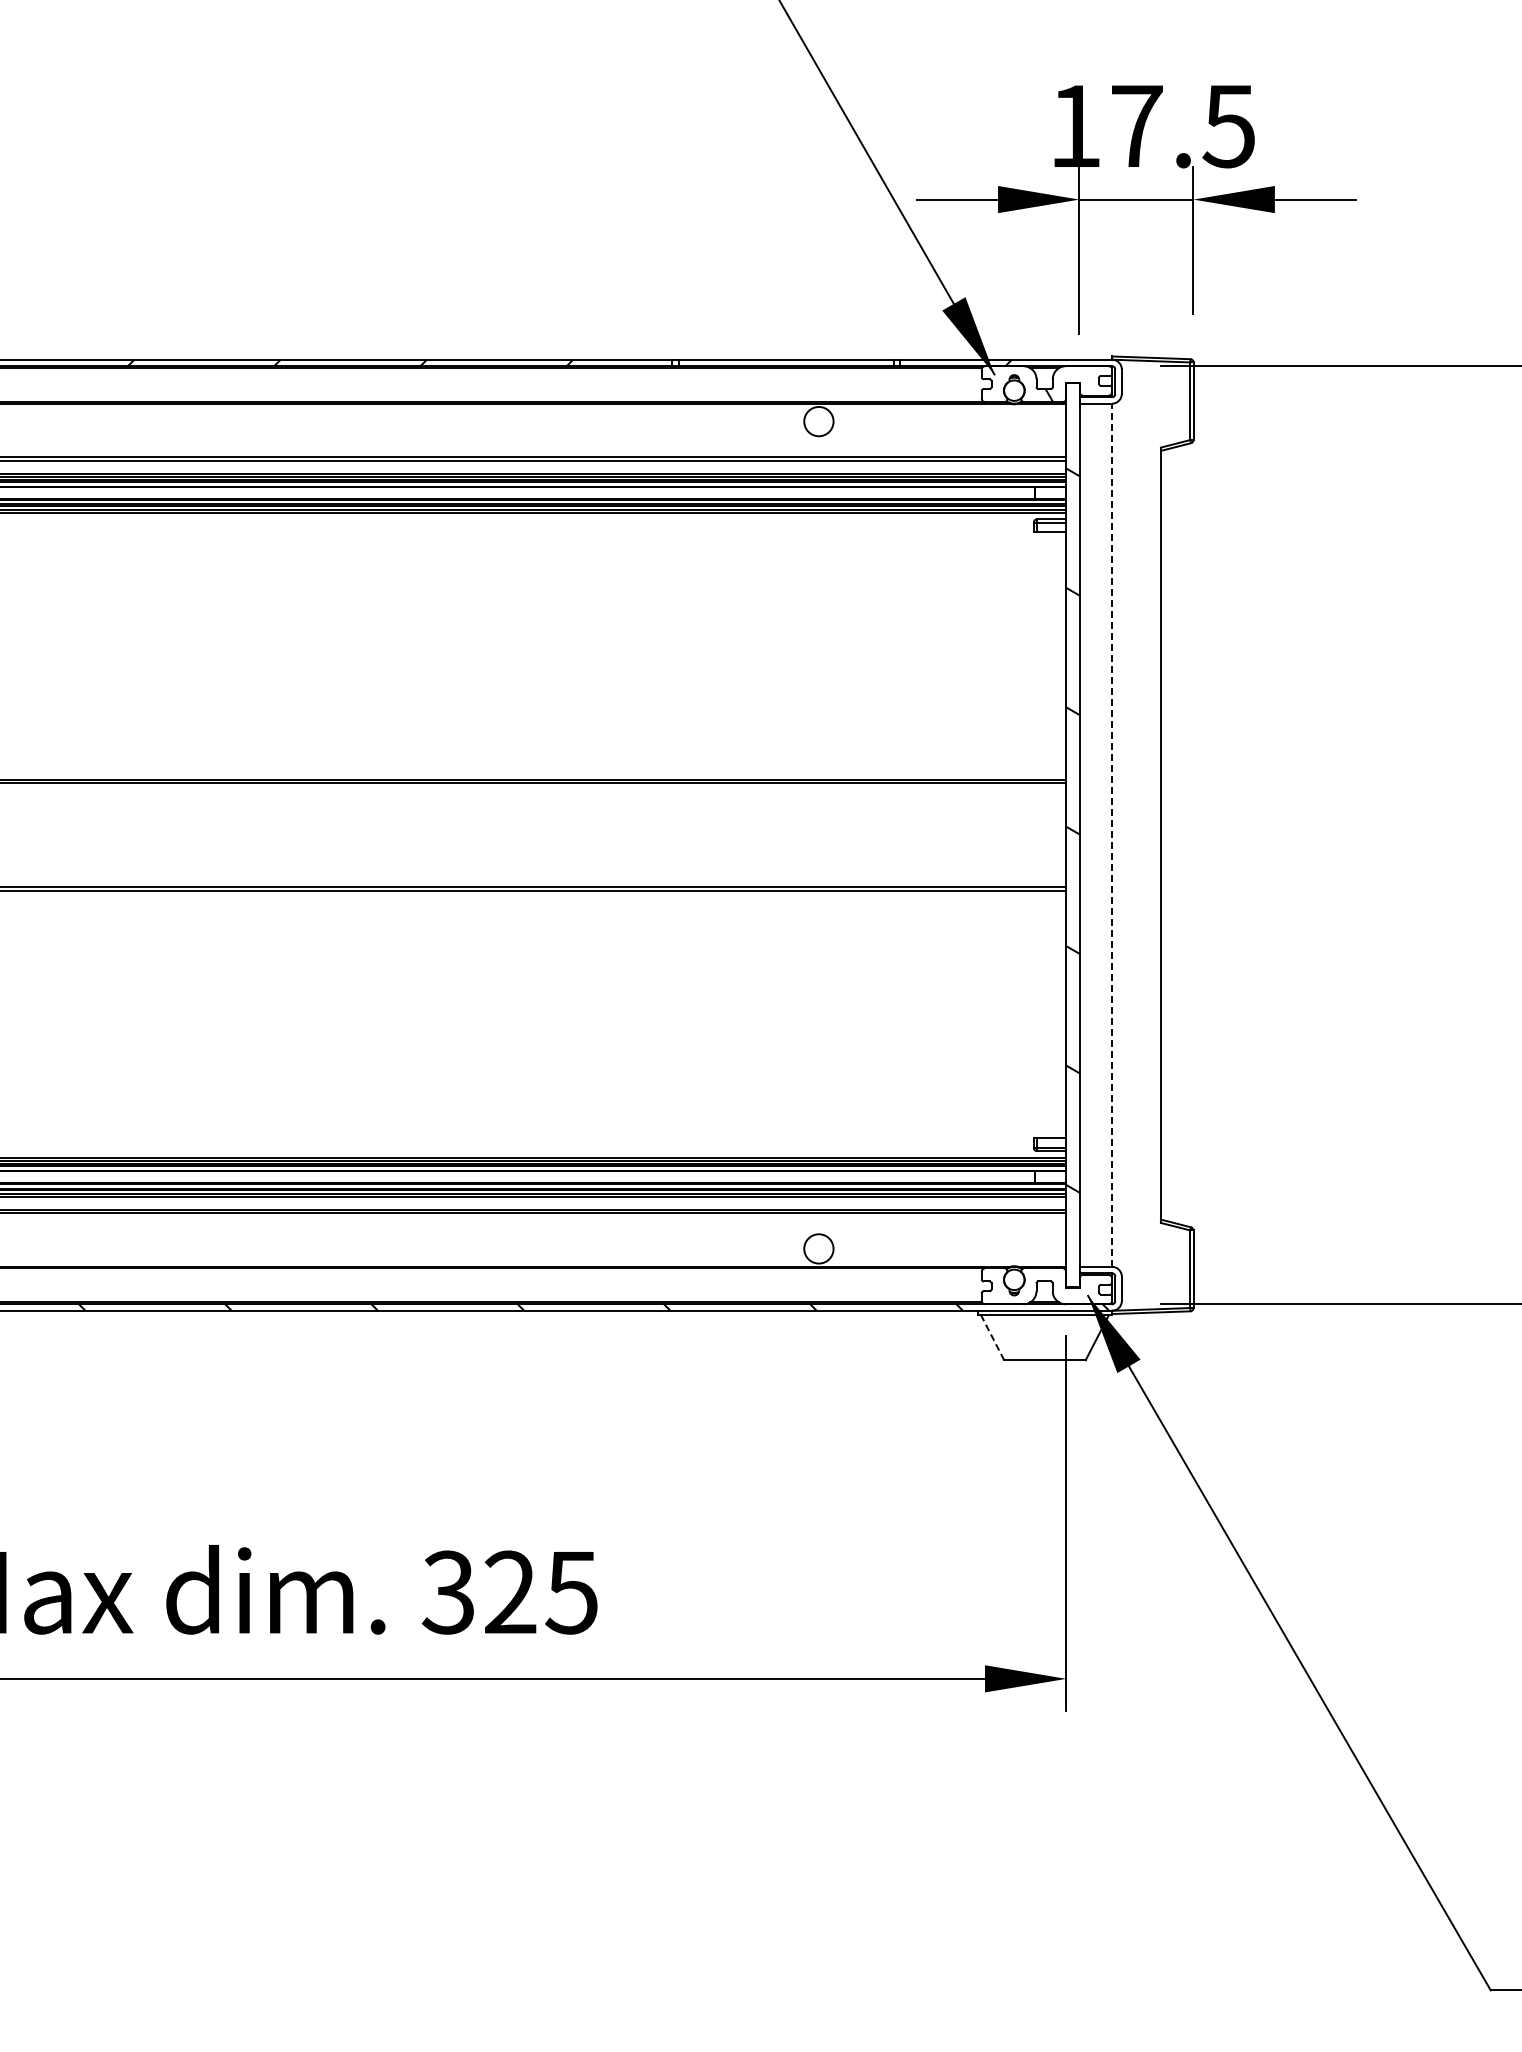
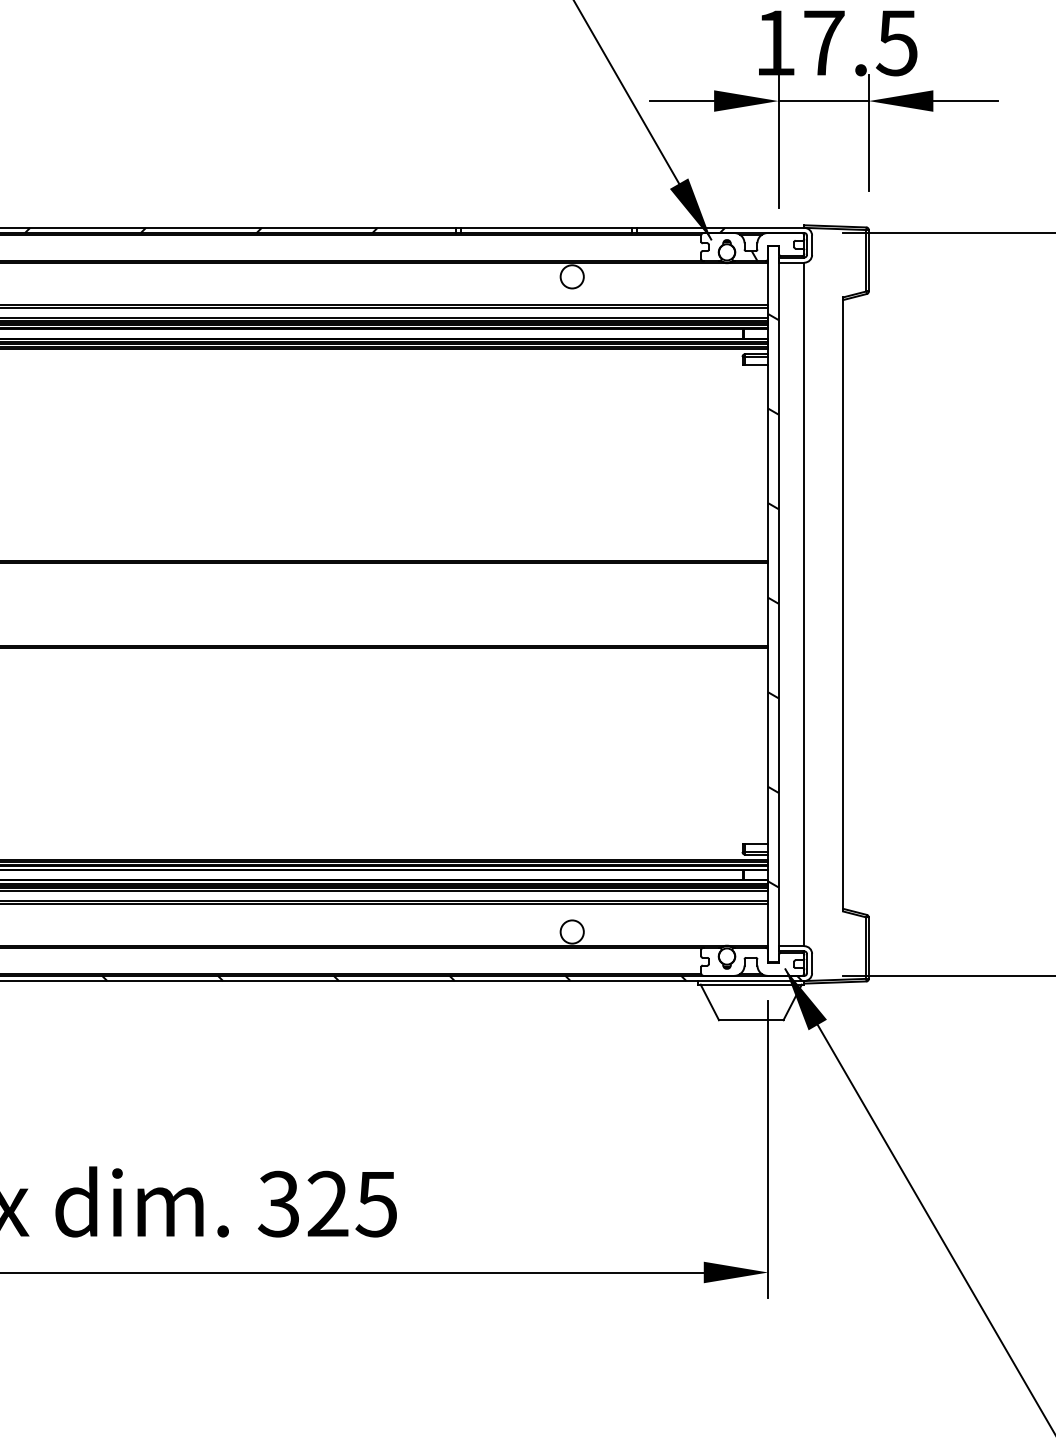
line: (1112, 835) -> (804, 604), dashed -> solid
line: (992, 1337) -> (709, 1002), dashed -> solid

